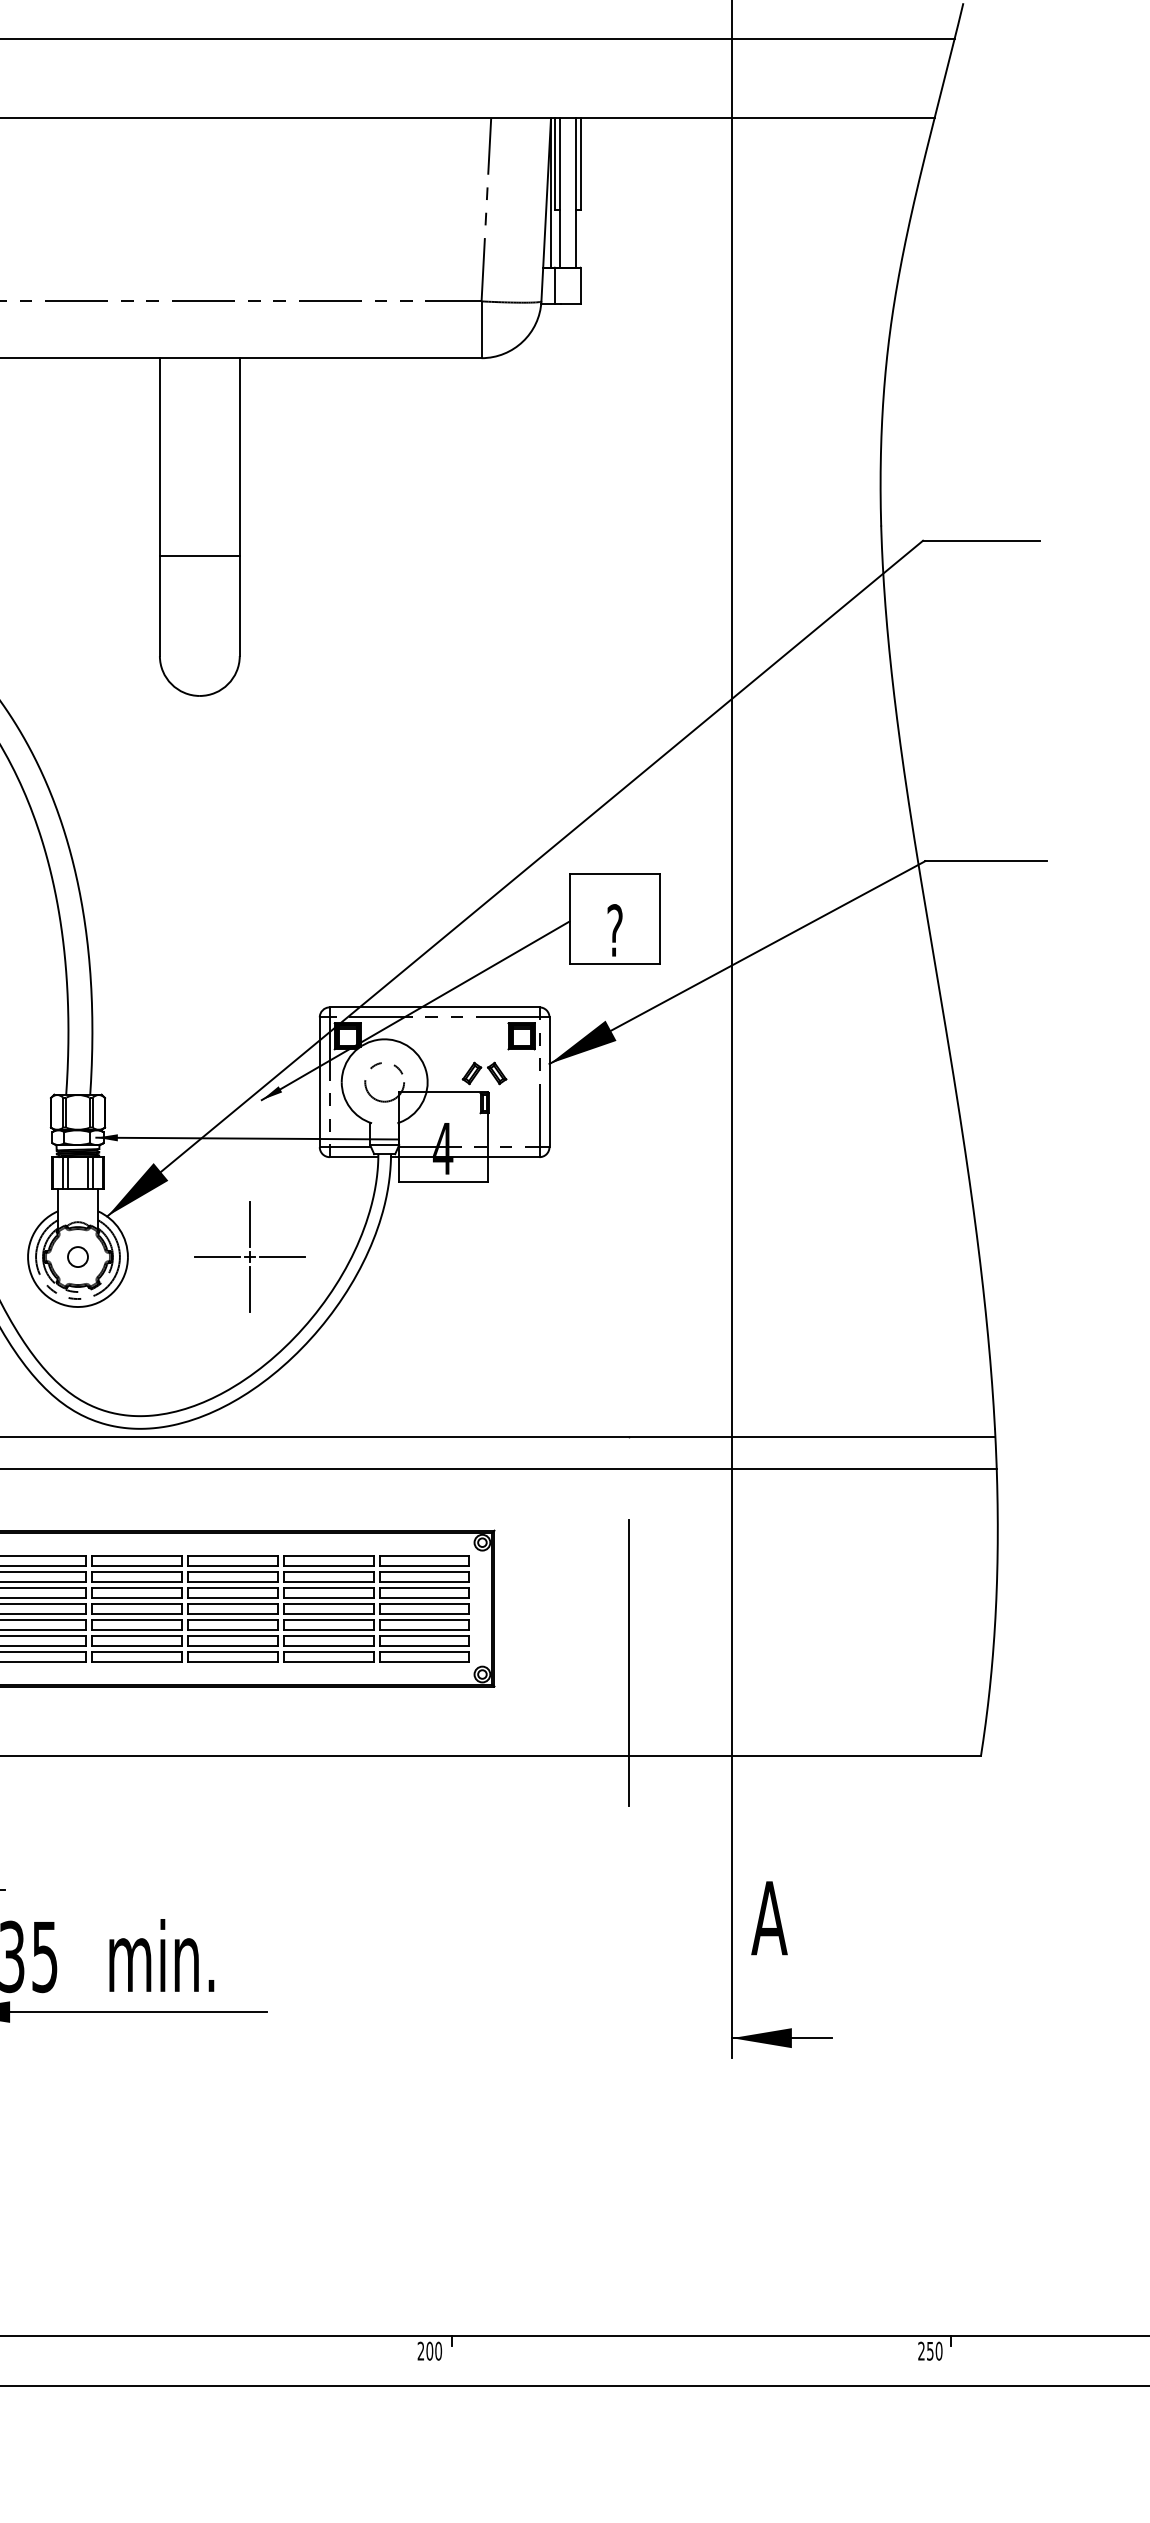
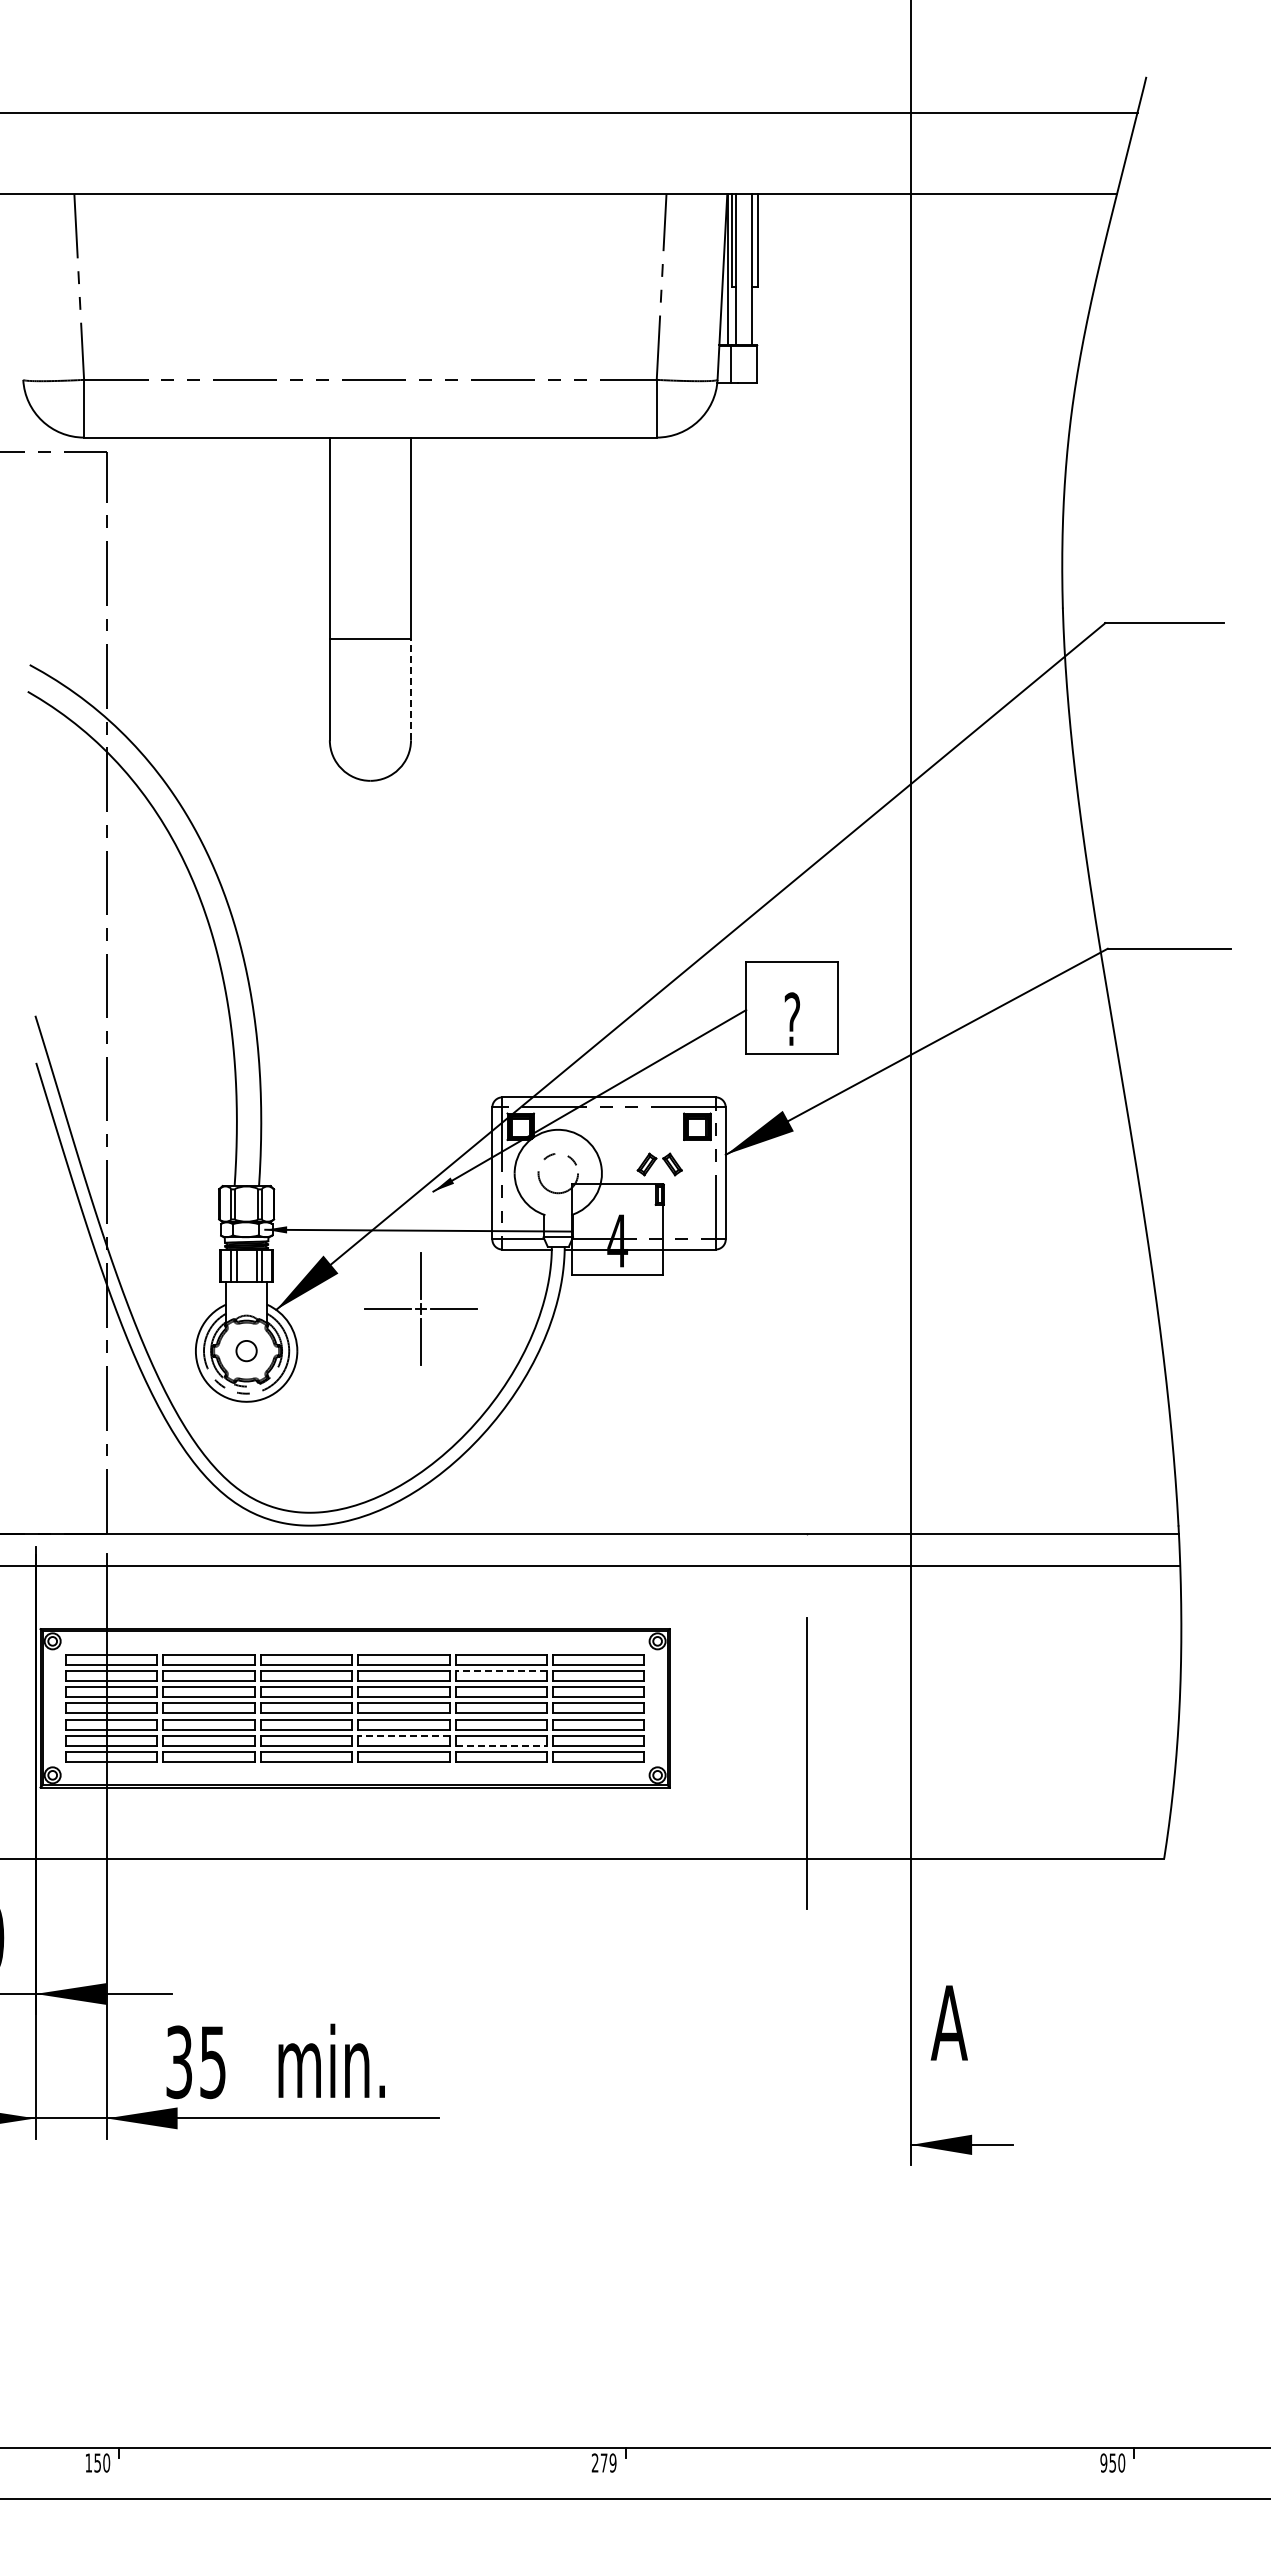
line: (240, 606) -> (411, 689), solid -> dashed
part: (249, 1256) -> (420, 1308), moved
line: (328, 1571) -> (501, 1670), solid -> dashed
line: (232, 1635) -> (403, 1735), solid -> dashed
line: (328, 1645) -> (501, 1745), solid -> dashed
text: (434, 2350) -> (608, 2462), 200 -> 279
text: (921, 2350) -> (1103, 2462), 250 -> 950

